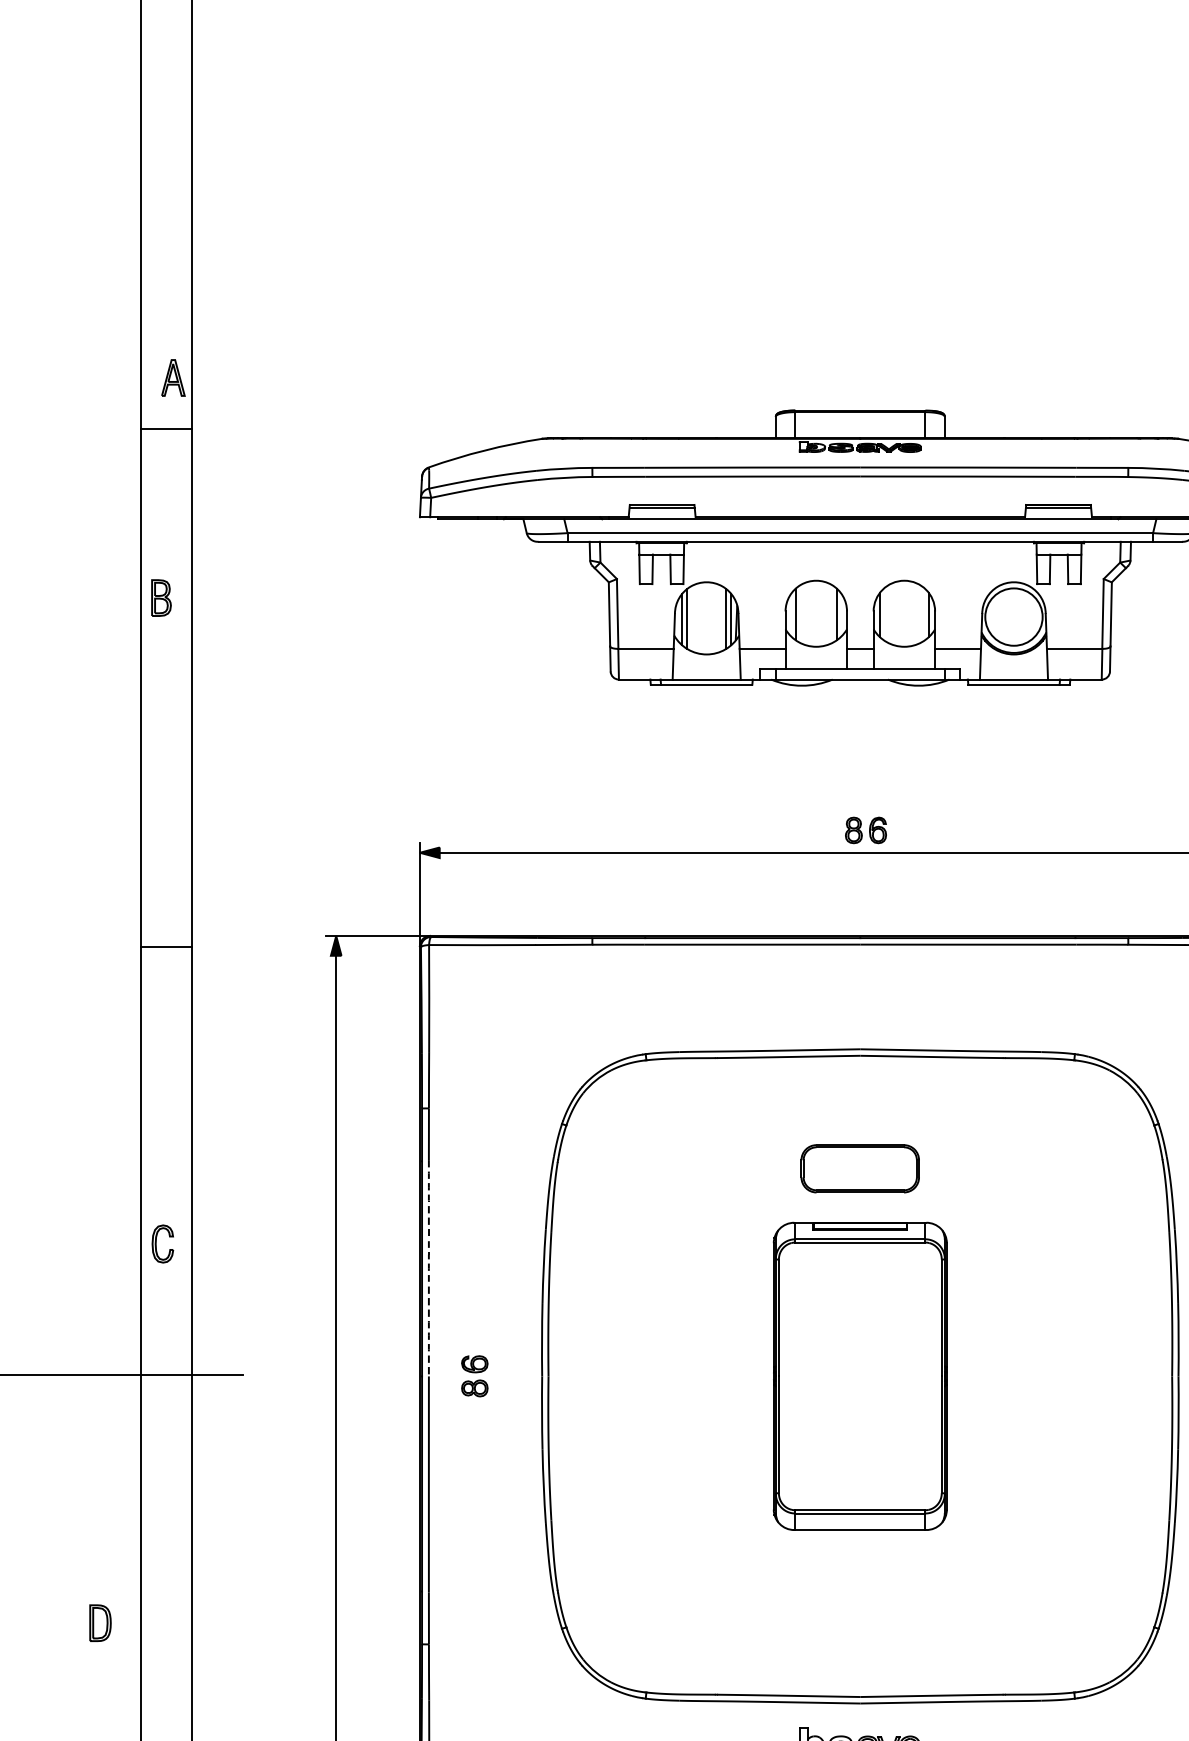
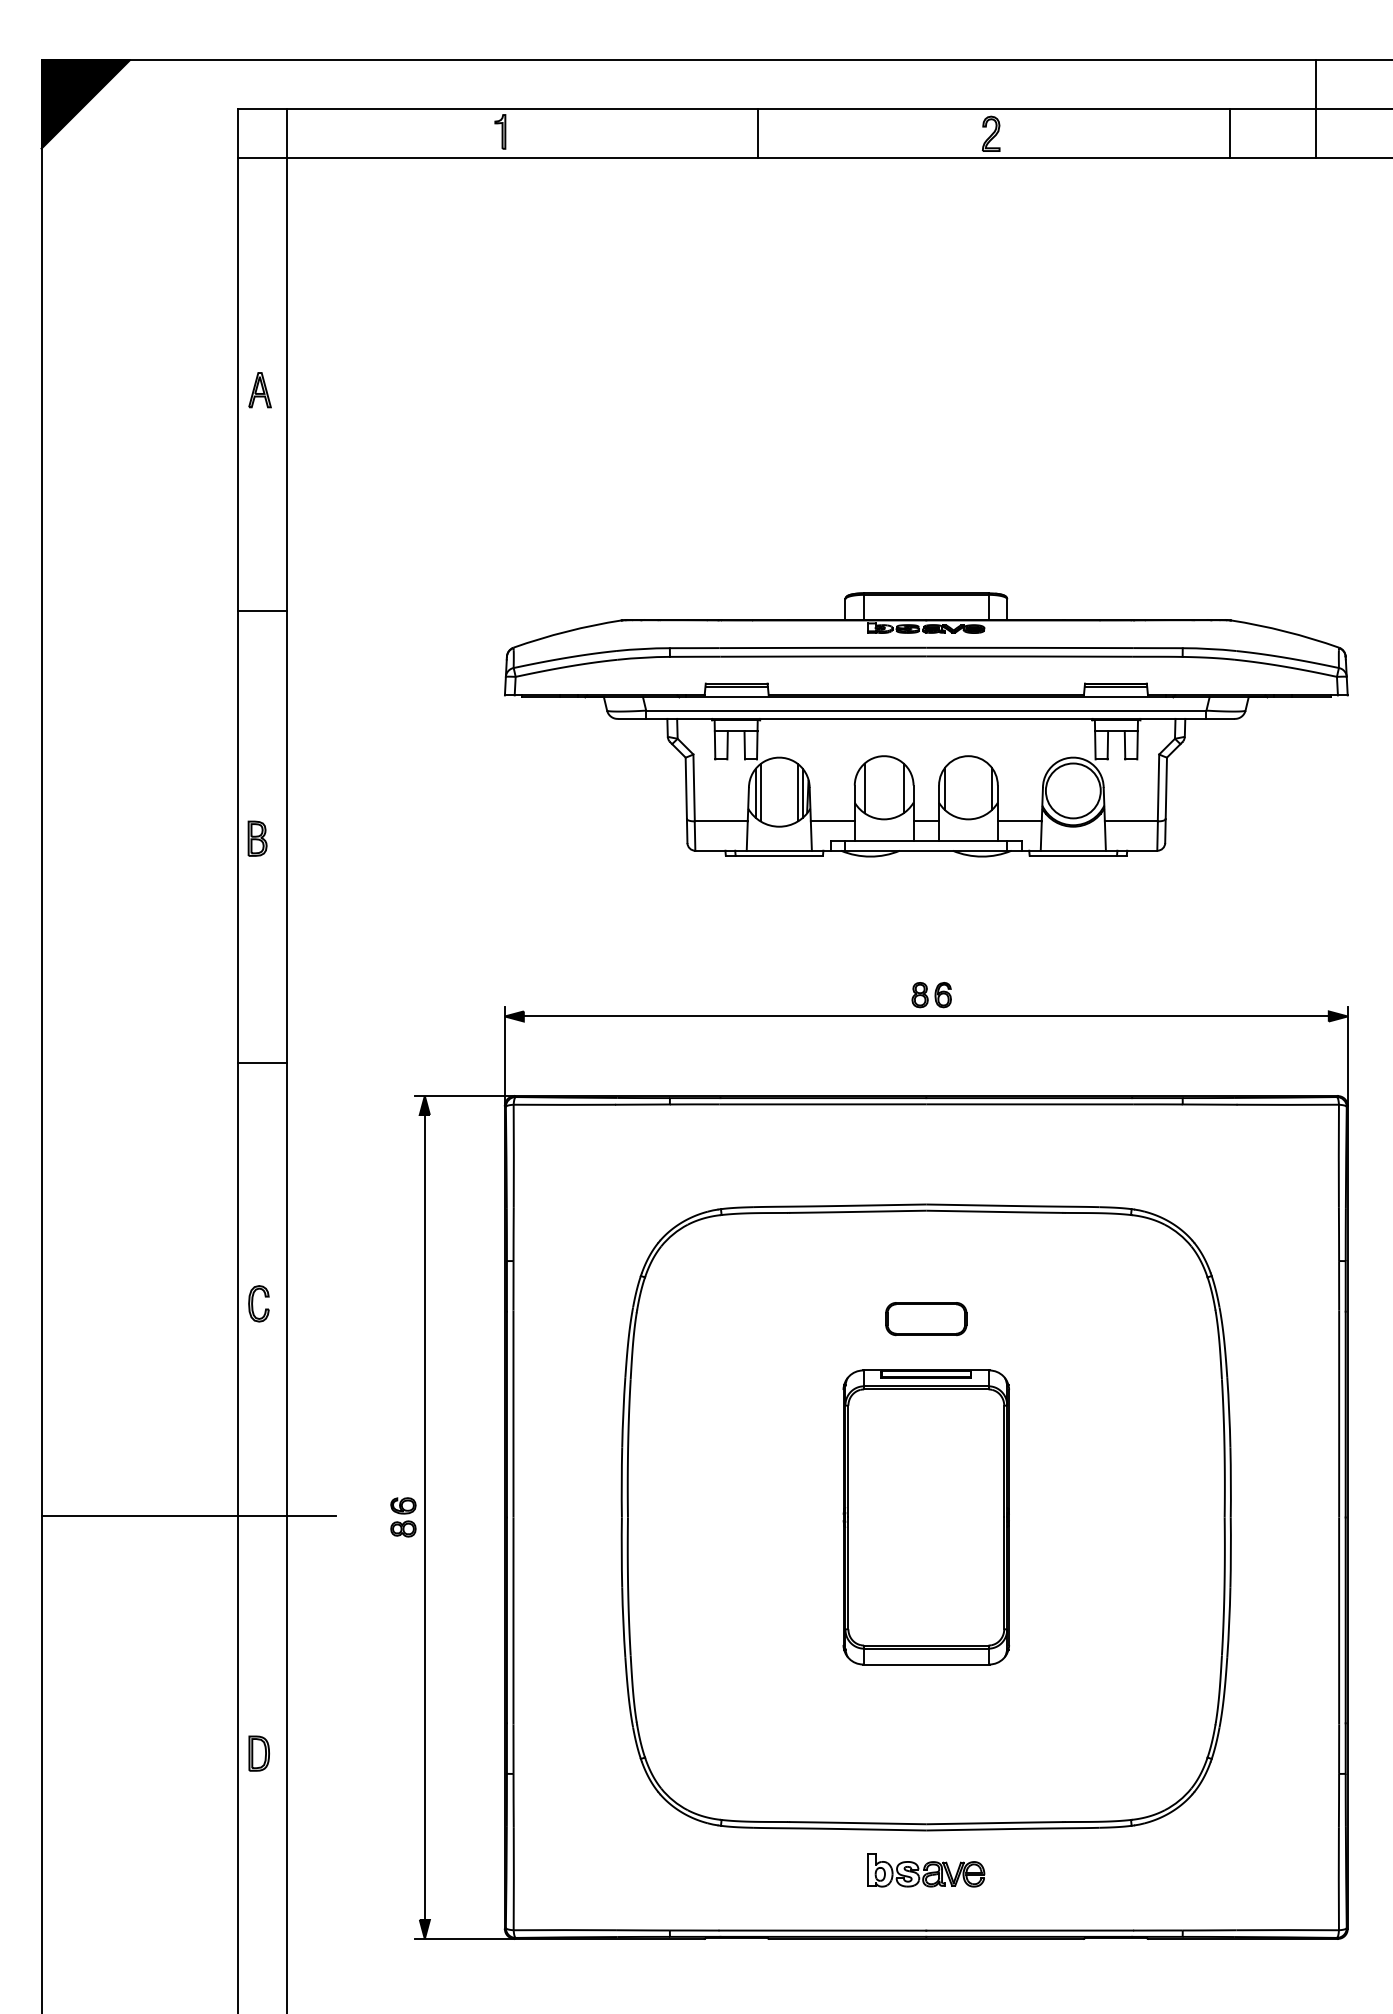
part: (172, 378) -> (259, 390), moved
part: (161, 597) -> (257, 838), moved
line: (165, 946) -> (261, 1063), moved
part: (860, 1169) -> (926, 1319), size x0.71
part: (162, 1243) -> (258, 1303), moved
arc: (428, 1267) -> (513, 1413), dashed -> solid
part: (474, 1376) -> (403, 1517), moved
part: (99, 1623) -> (258, 1753), moved

